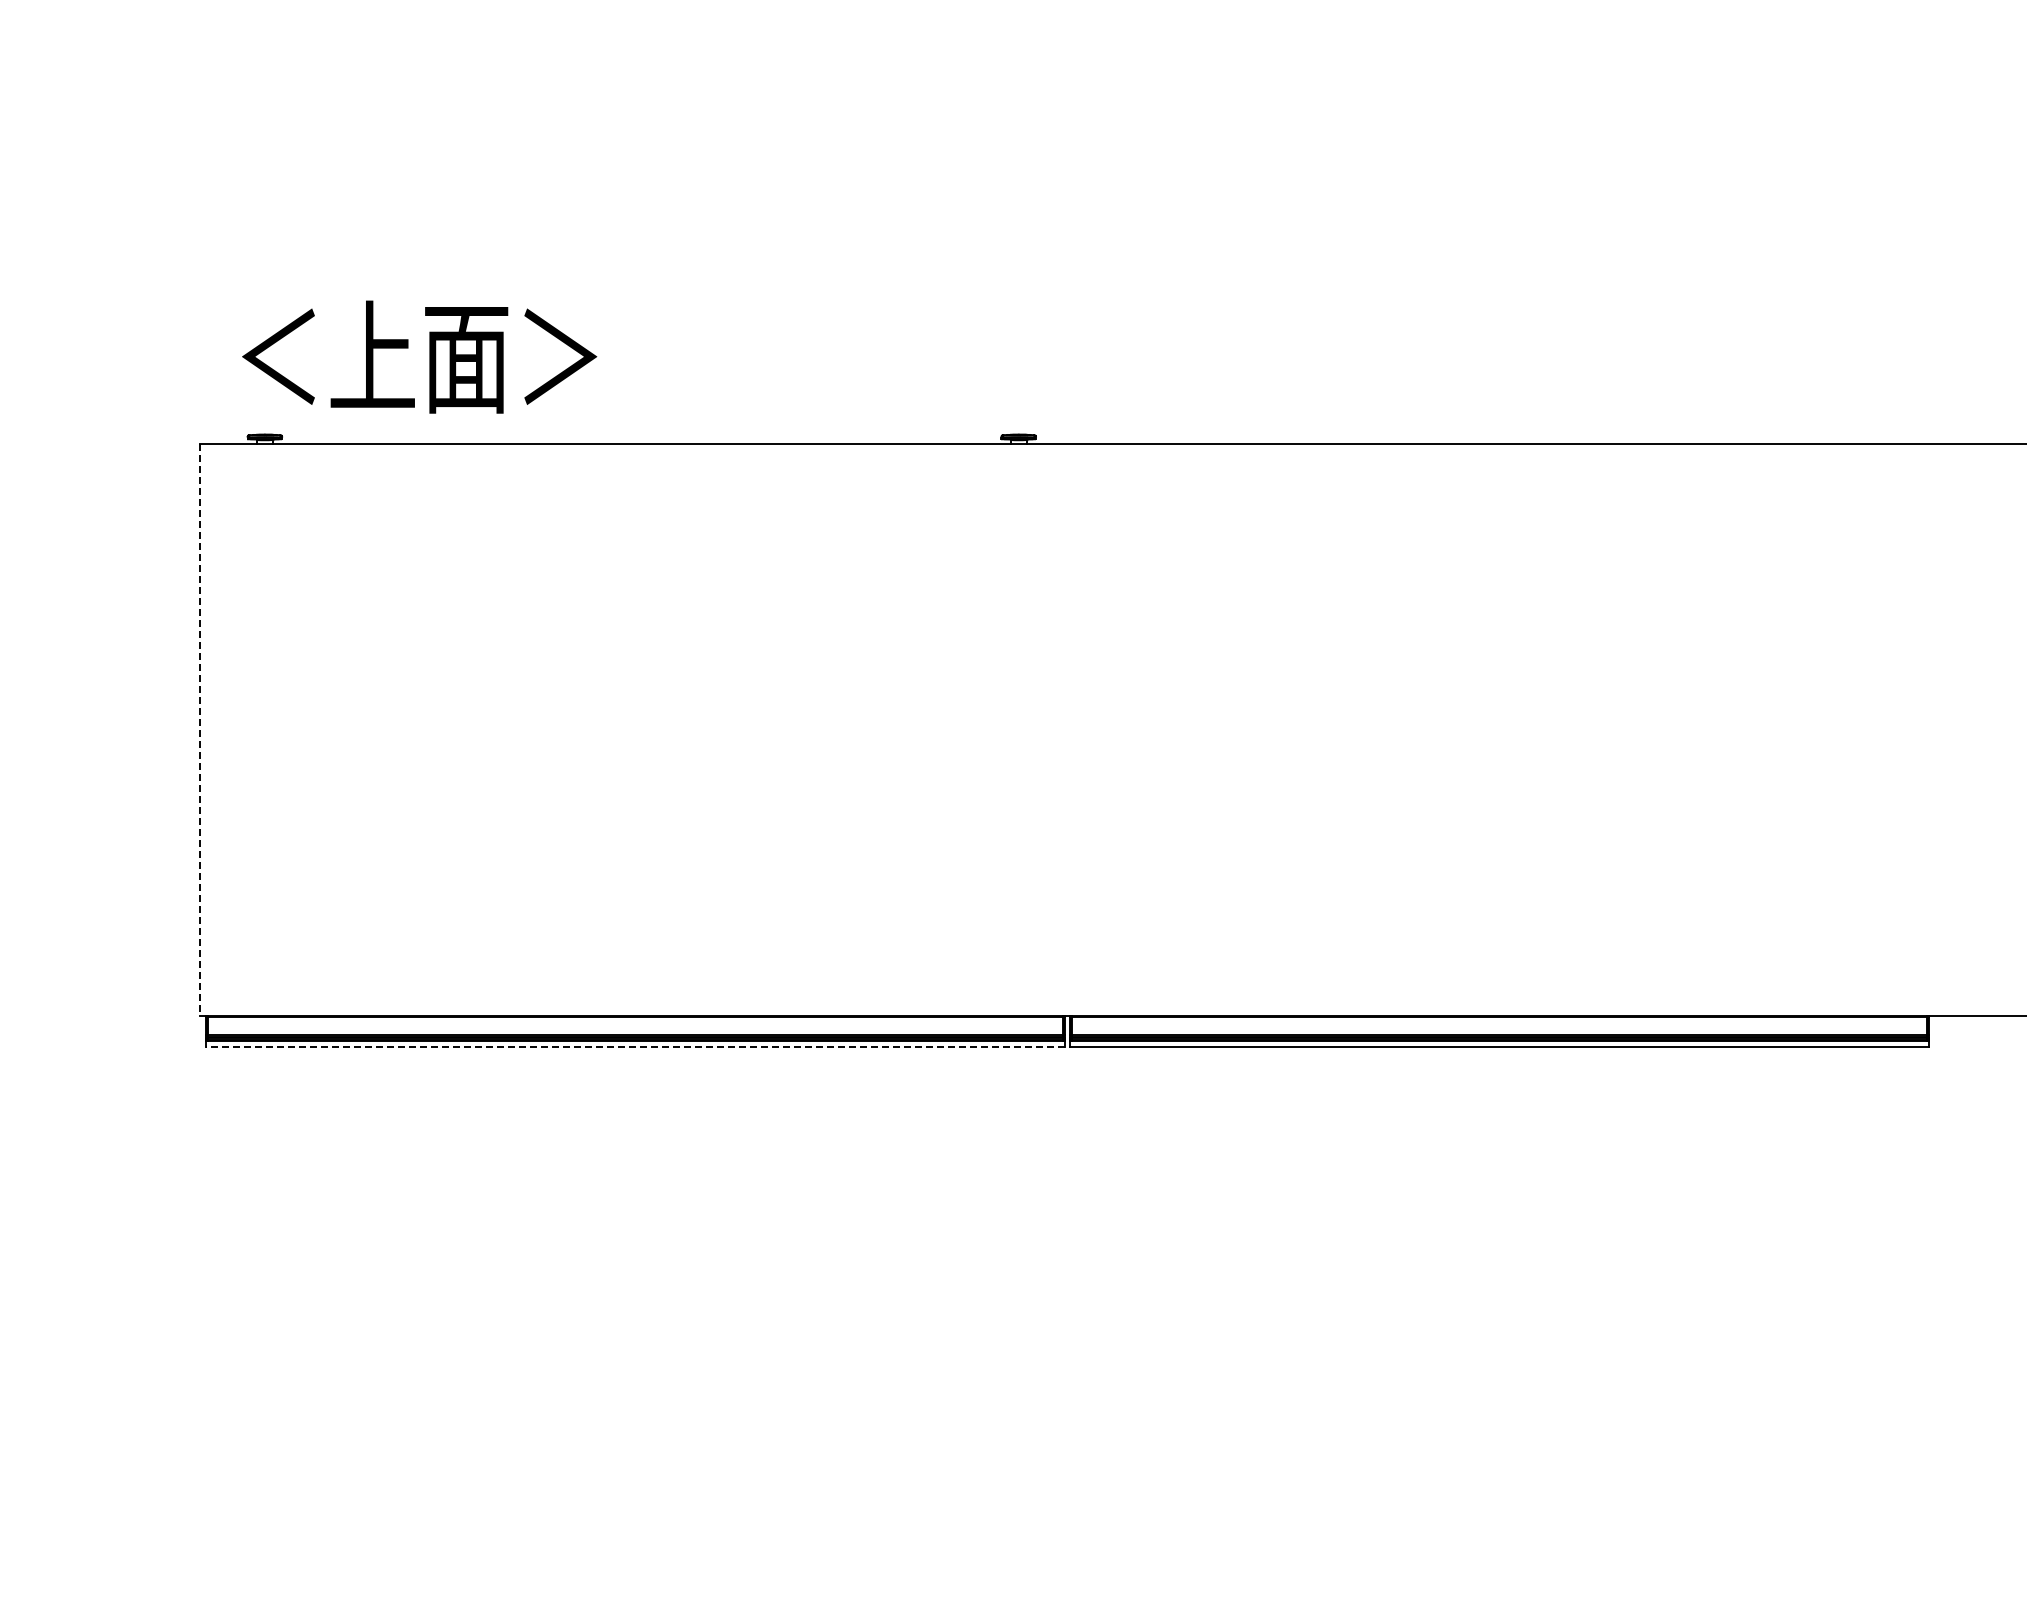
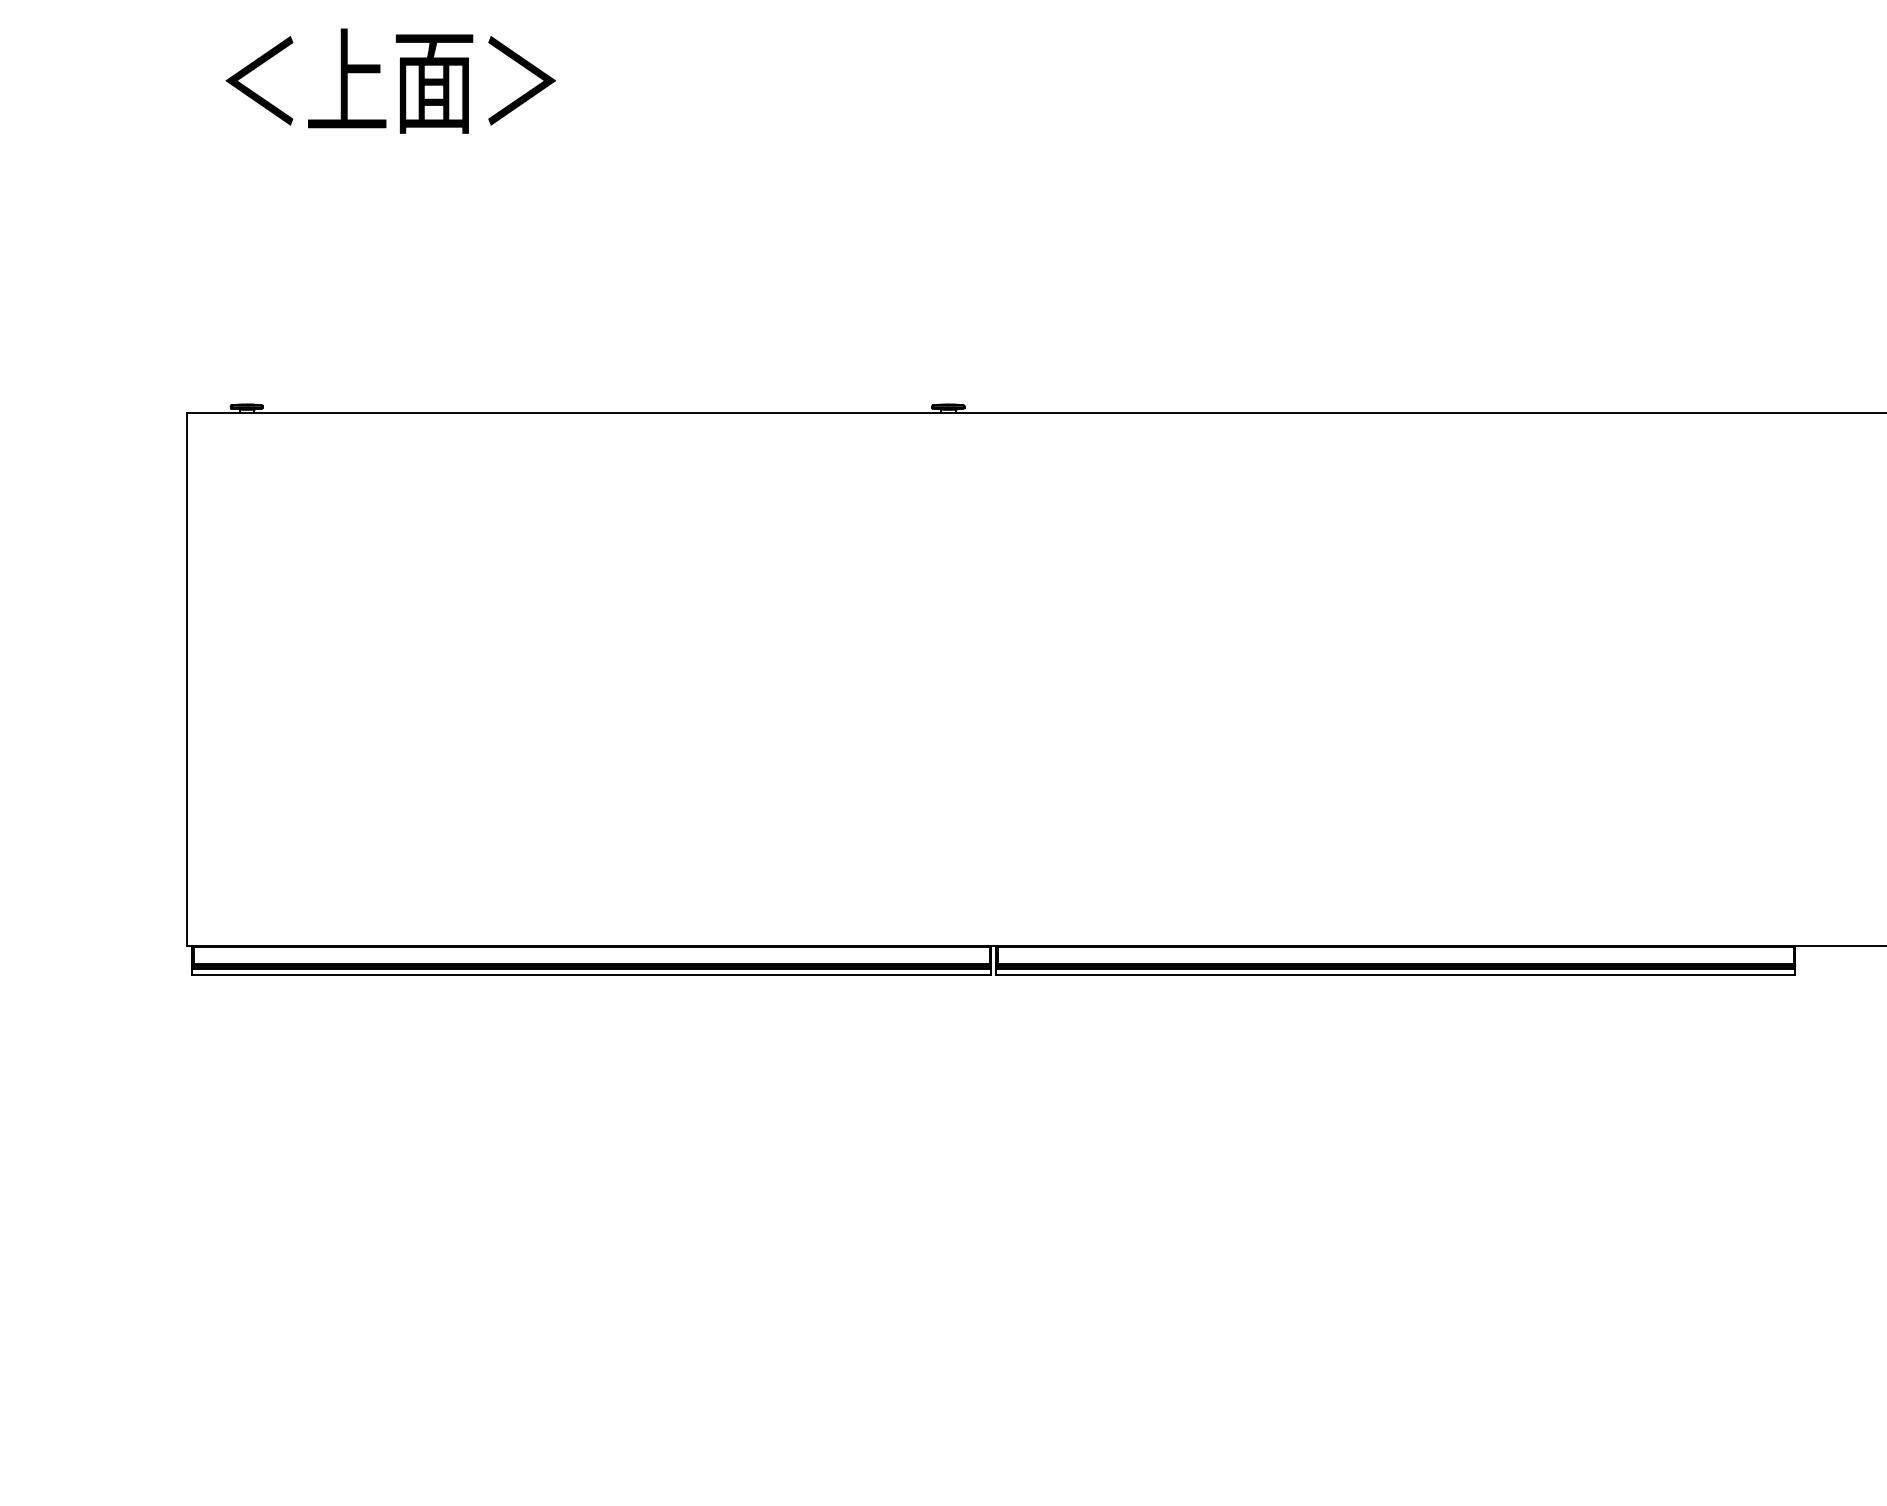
text: (419, 356) -> (390, 80), moved
line: (200, 730) -> (186, 679), dashed -> solid
line: (634, 1047) -> (590, 974), dashed -> solid

